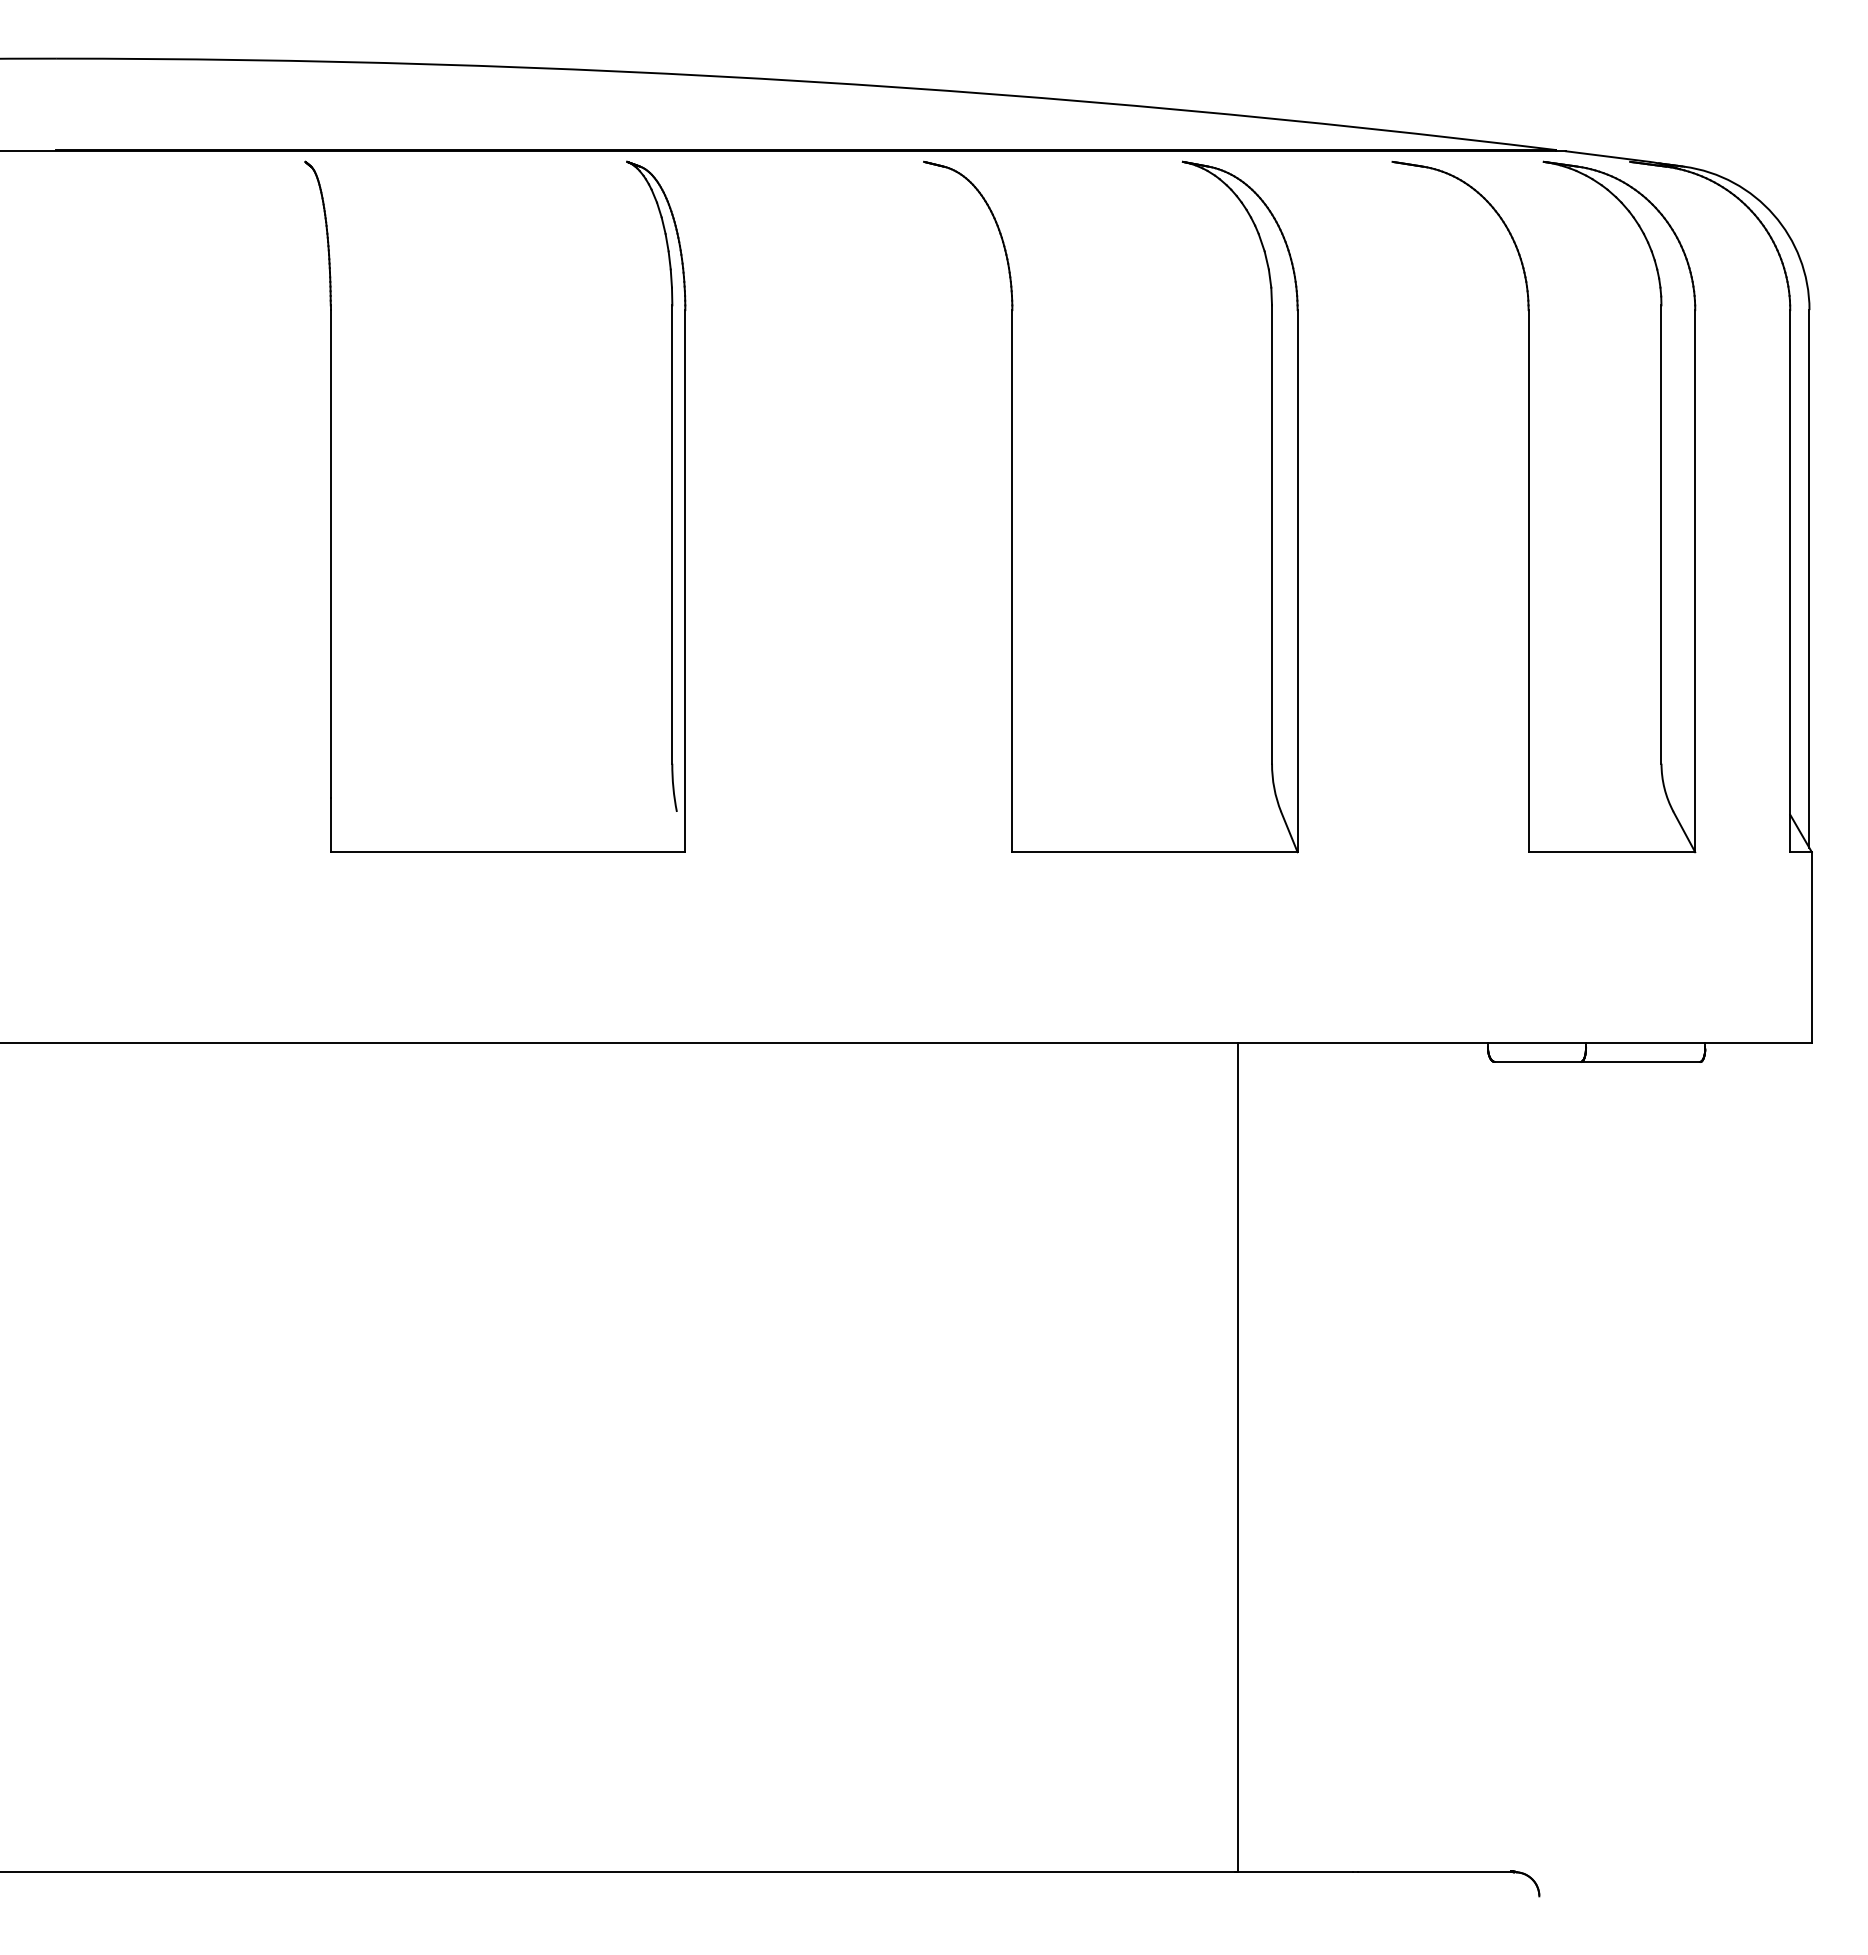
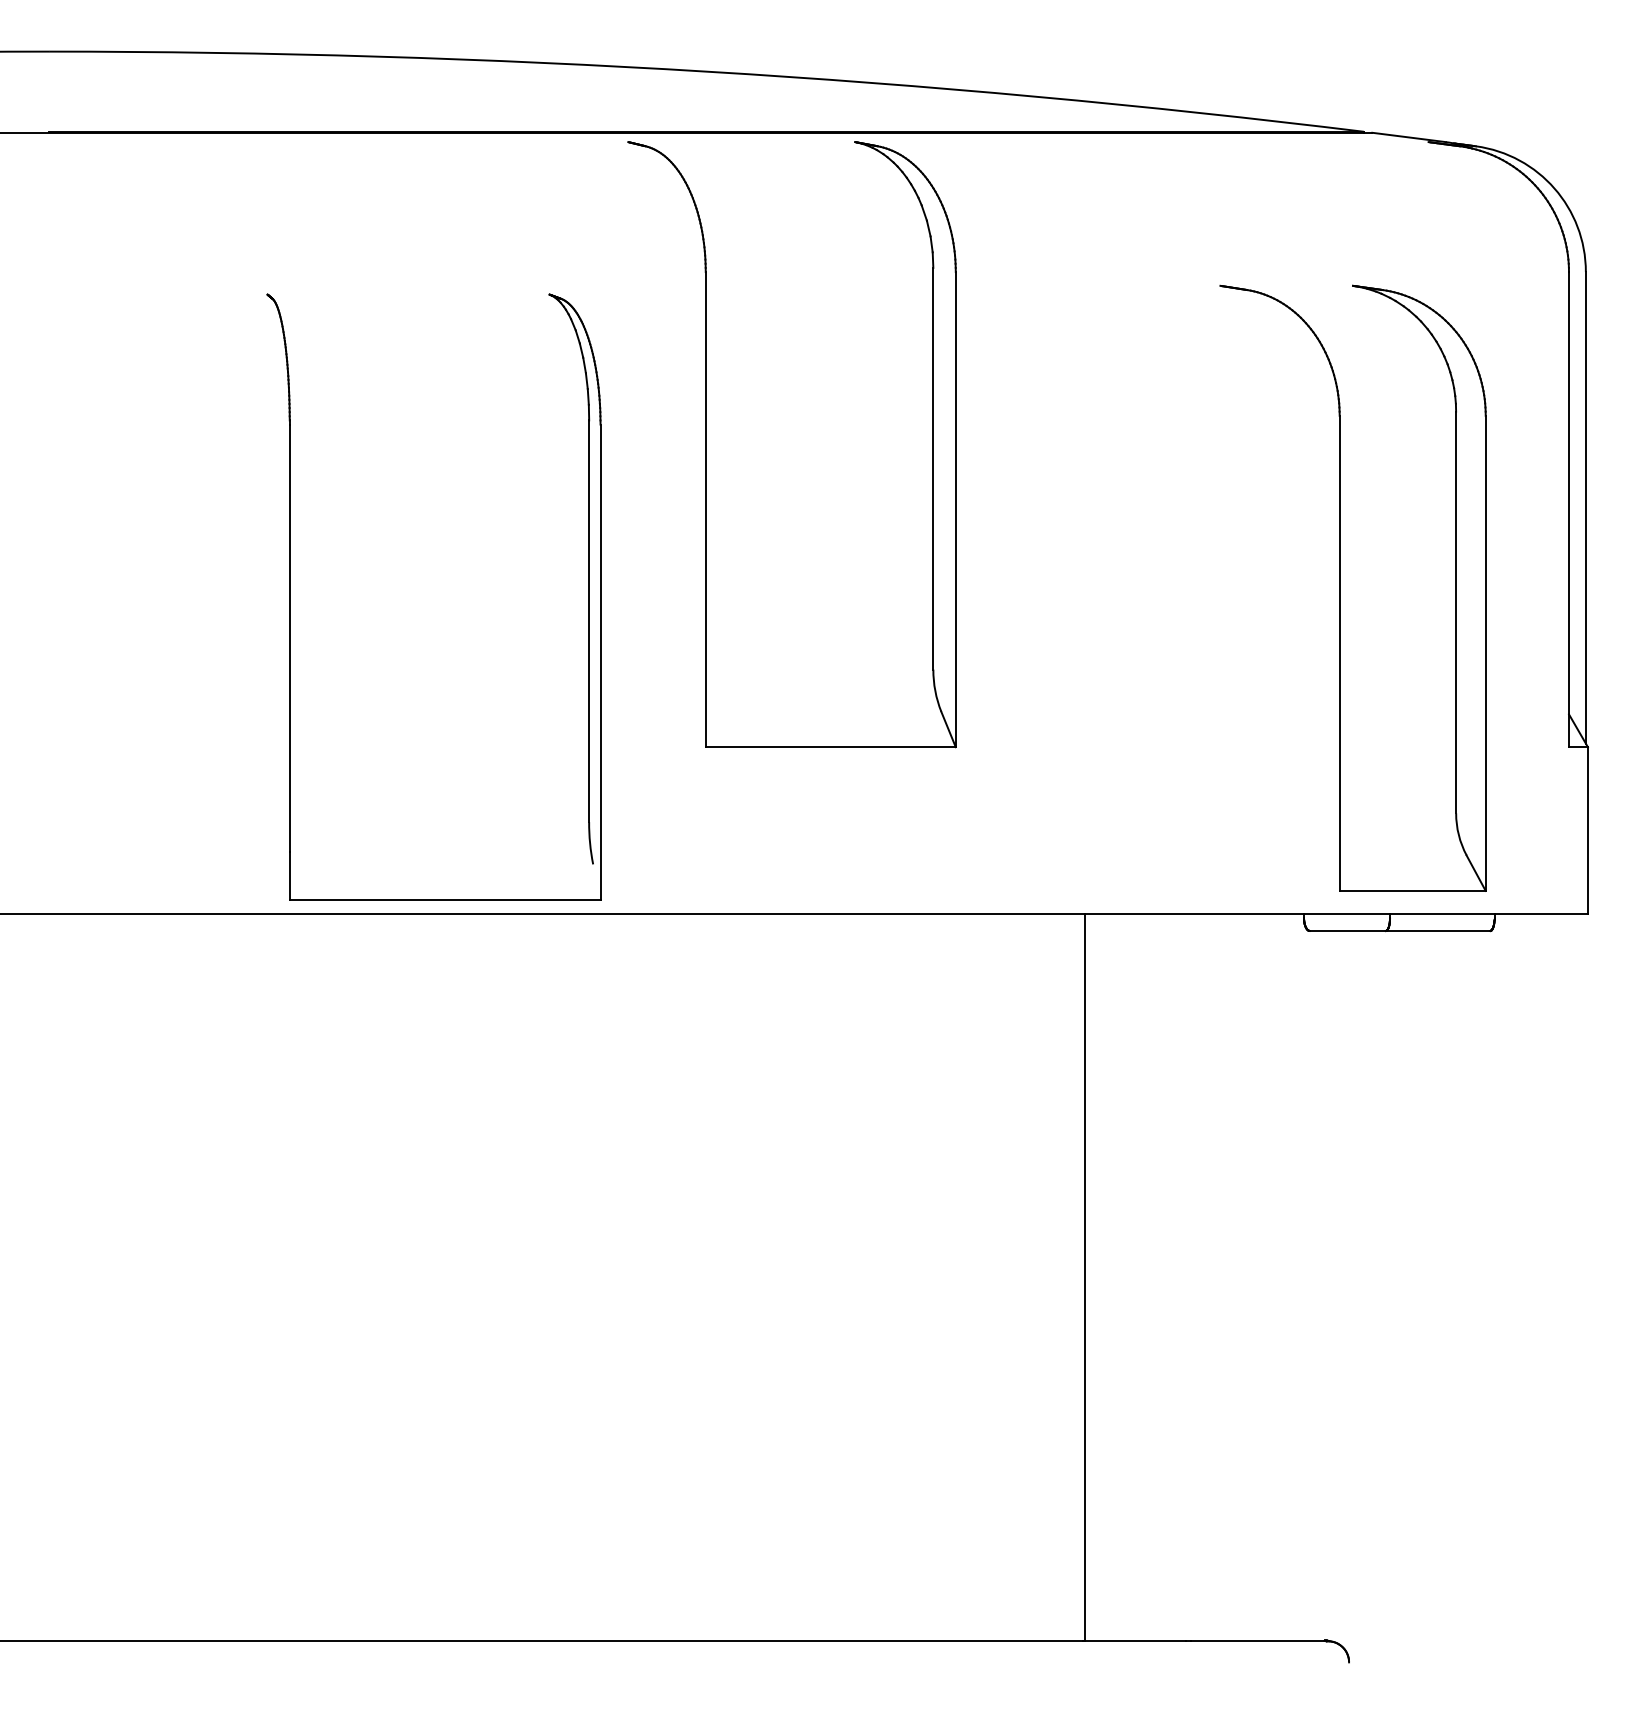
part: (331, 506) -> (290, 596), moved
part: (1012, 506) -> (705, 444), moved
part: (1529, 506) -> (1340, 587), moved

